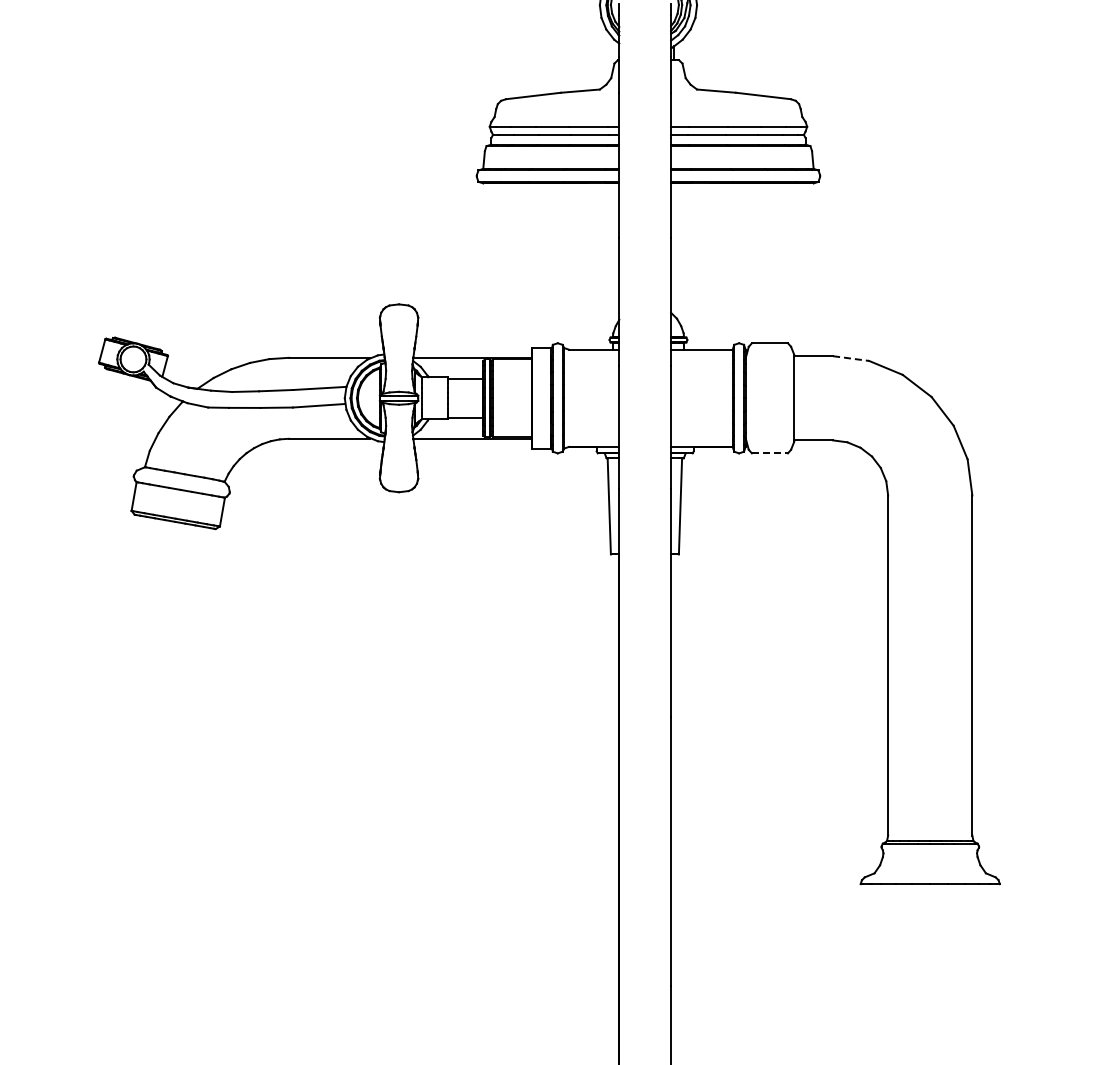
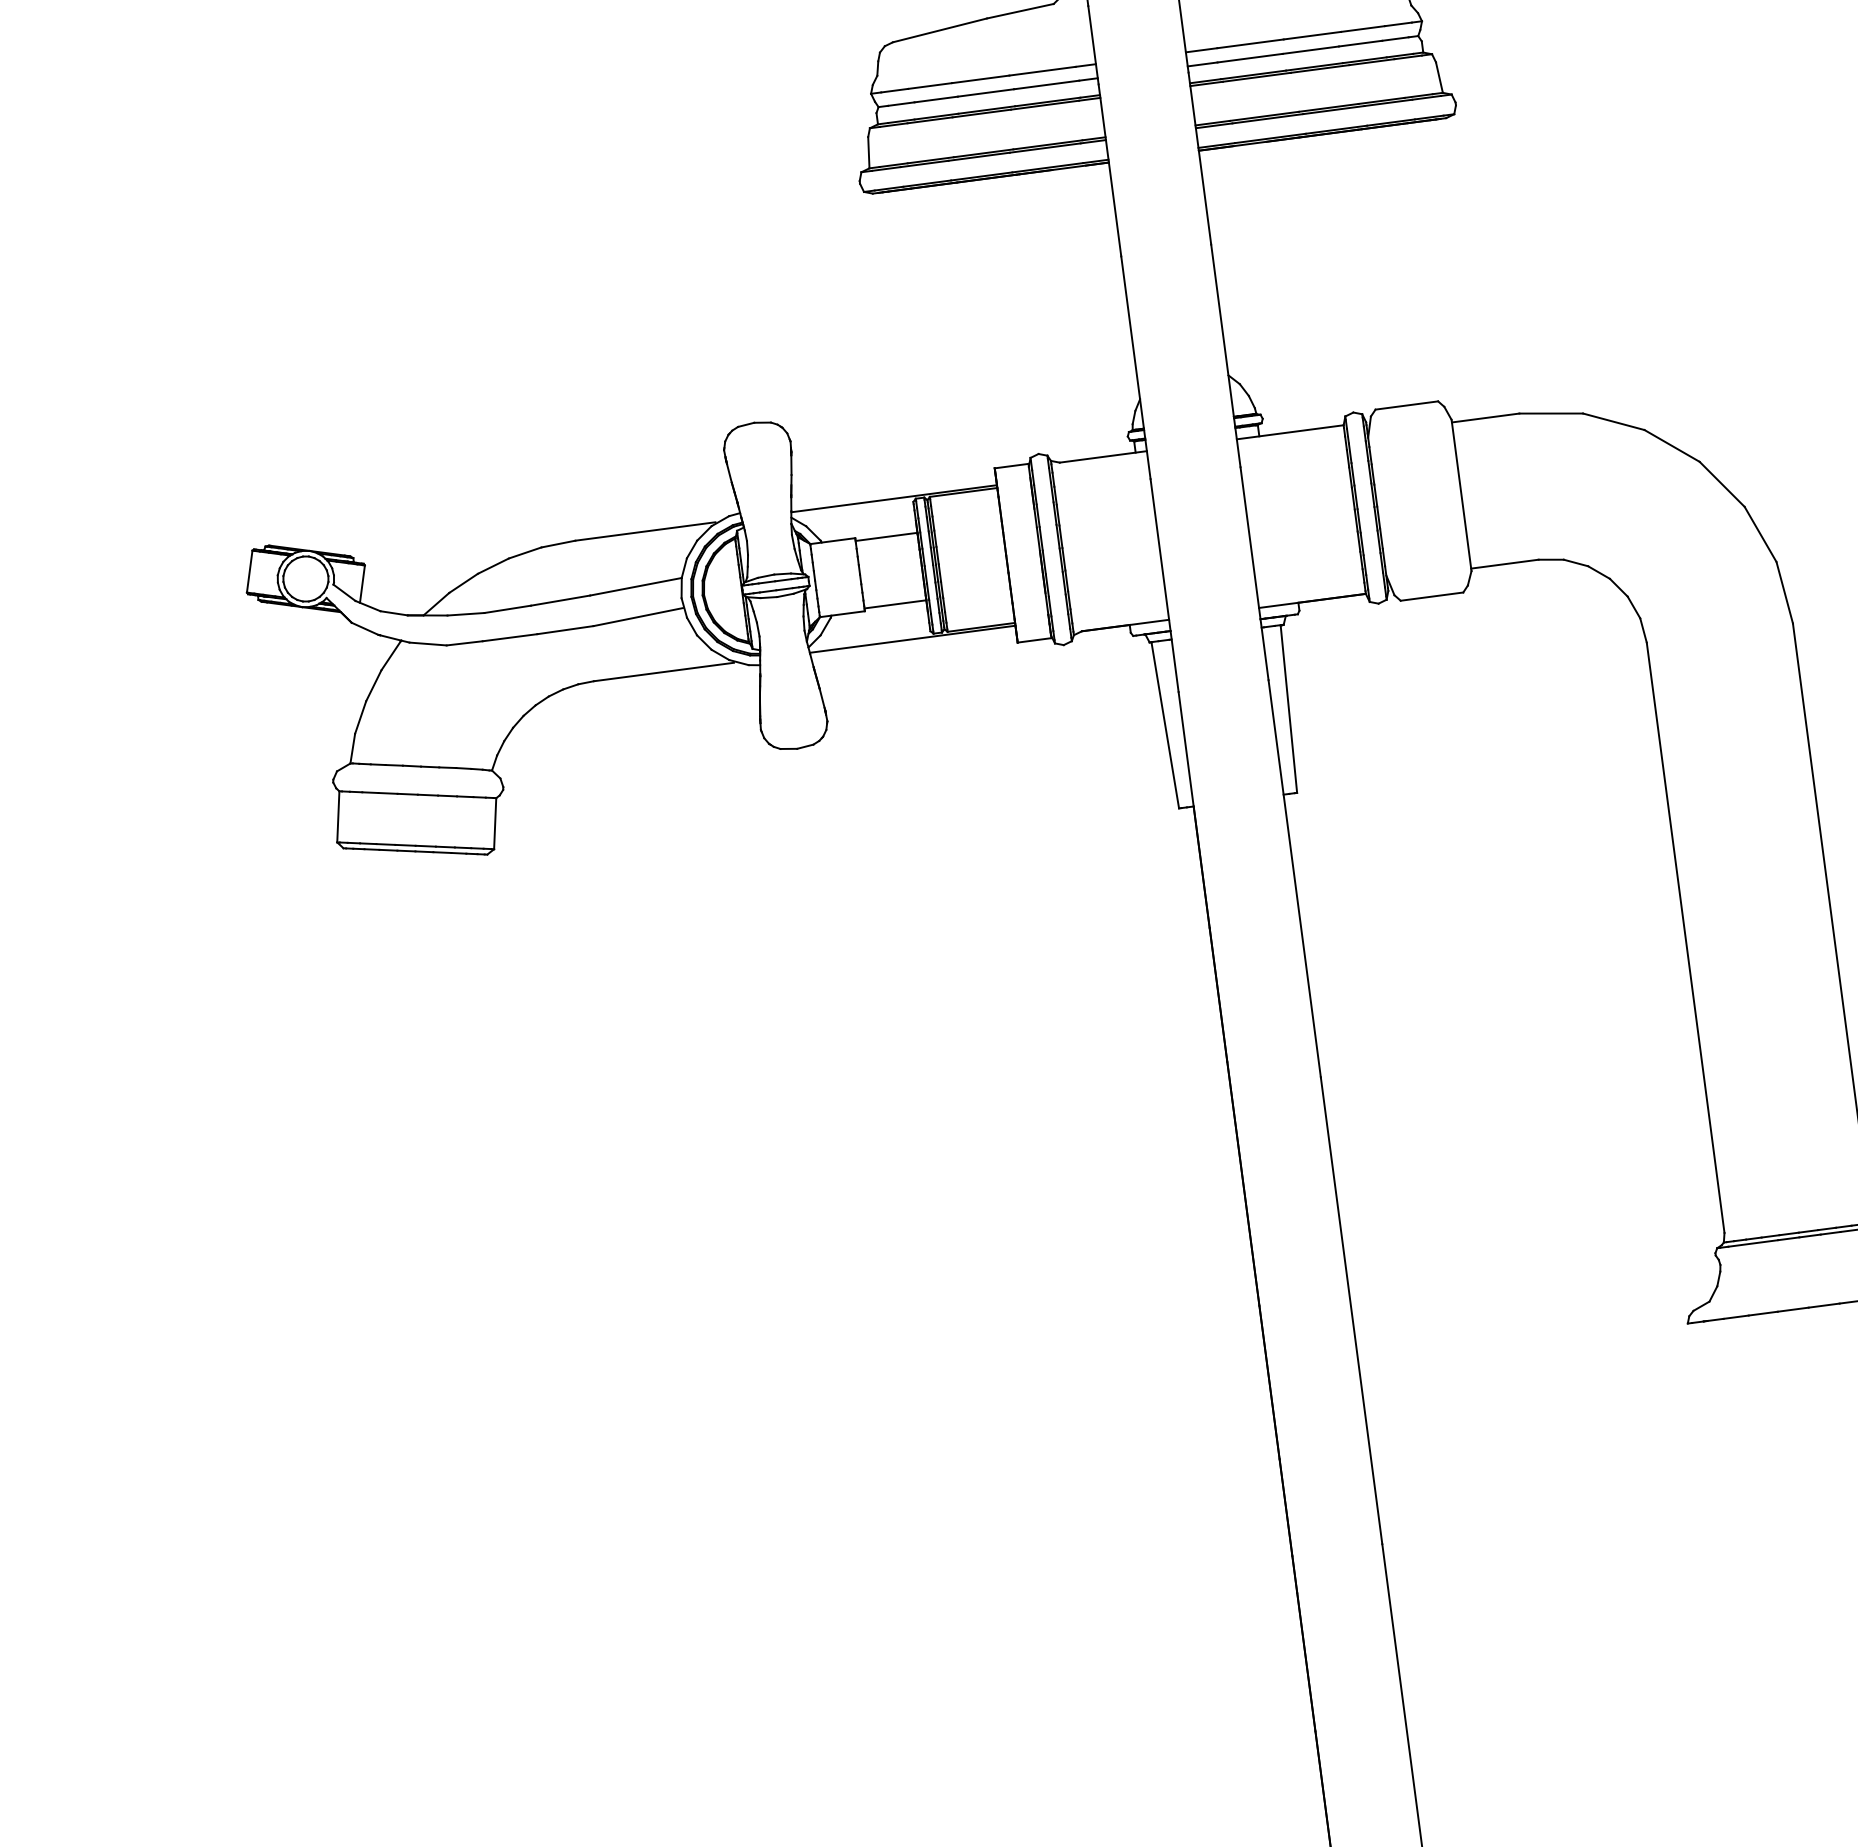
line: (851, 358) -> (1551, 413), dashed -> solid
line: (770, 453) -> (1432, 596), dashed -> solid

